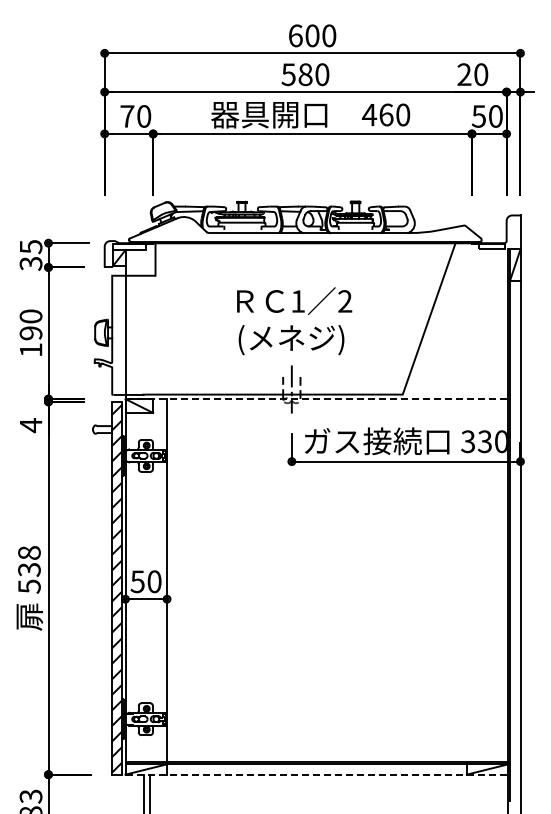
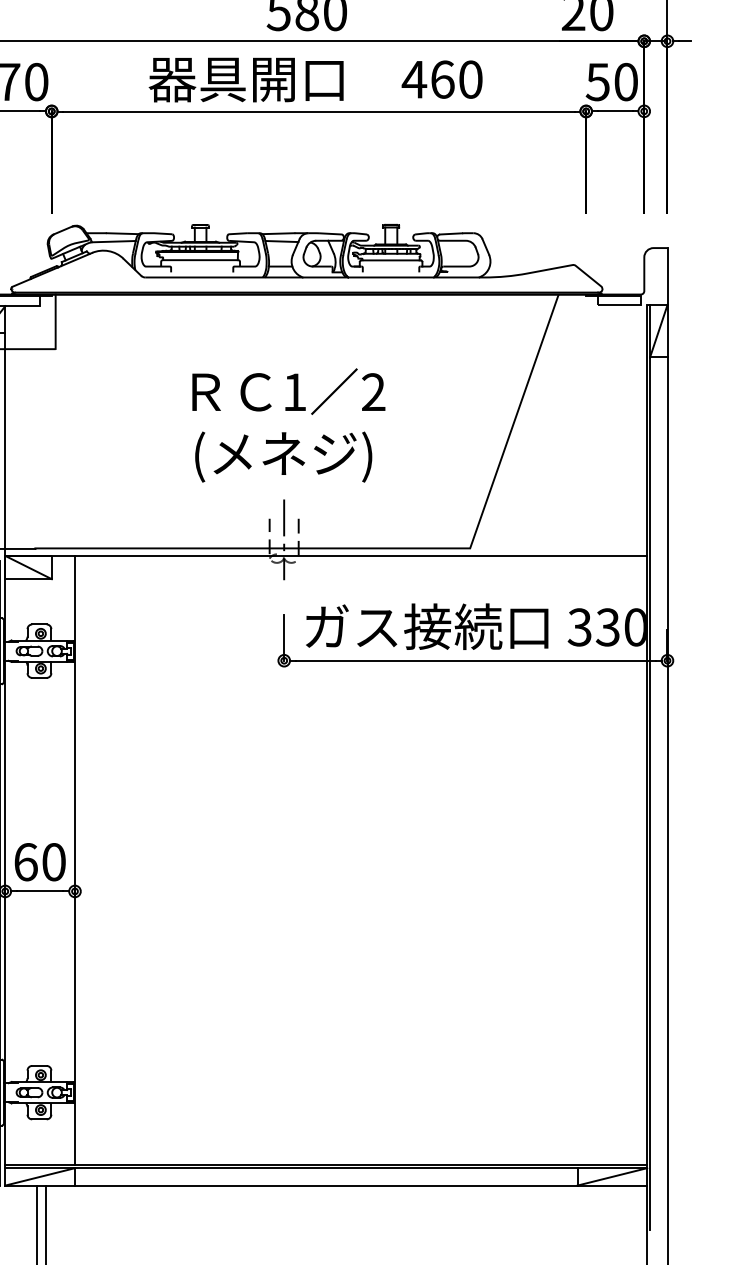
line: (317, 399) -> (327, 556), dashed -> solid
text: (137, 581) -> (25, 861), 50 -> 60
line: (317, 774) -> (327, 1185), dashed -> solid

